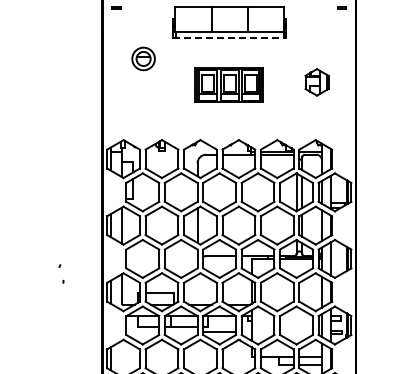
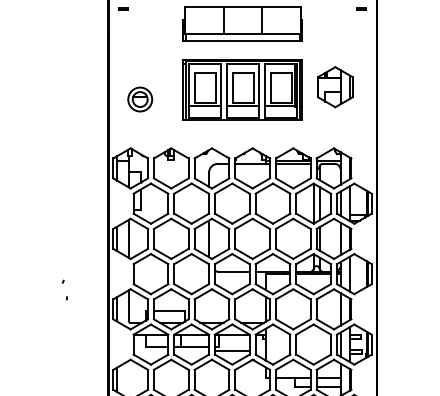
line: (229, 38) -> (242, 40), dashed -> solid
part: (143, 58) -> (140, 99), moved
part: (316, 82) -> (334, 87), size x1.43
part: (229, 84) -> (242, 89), size x1.67

